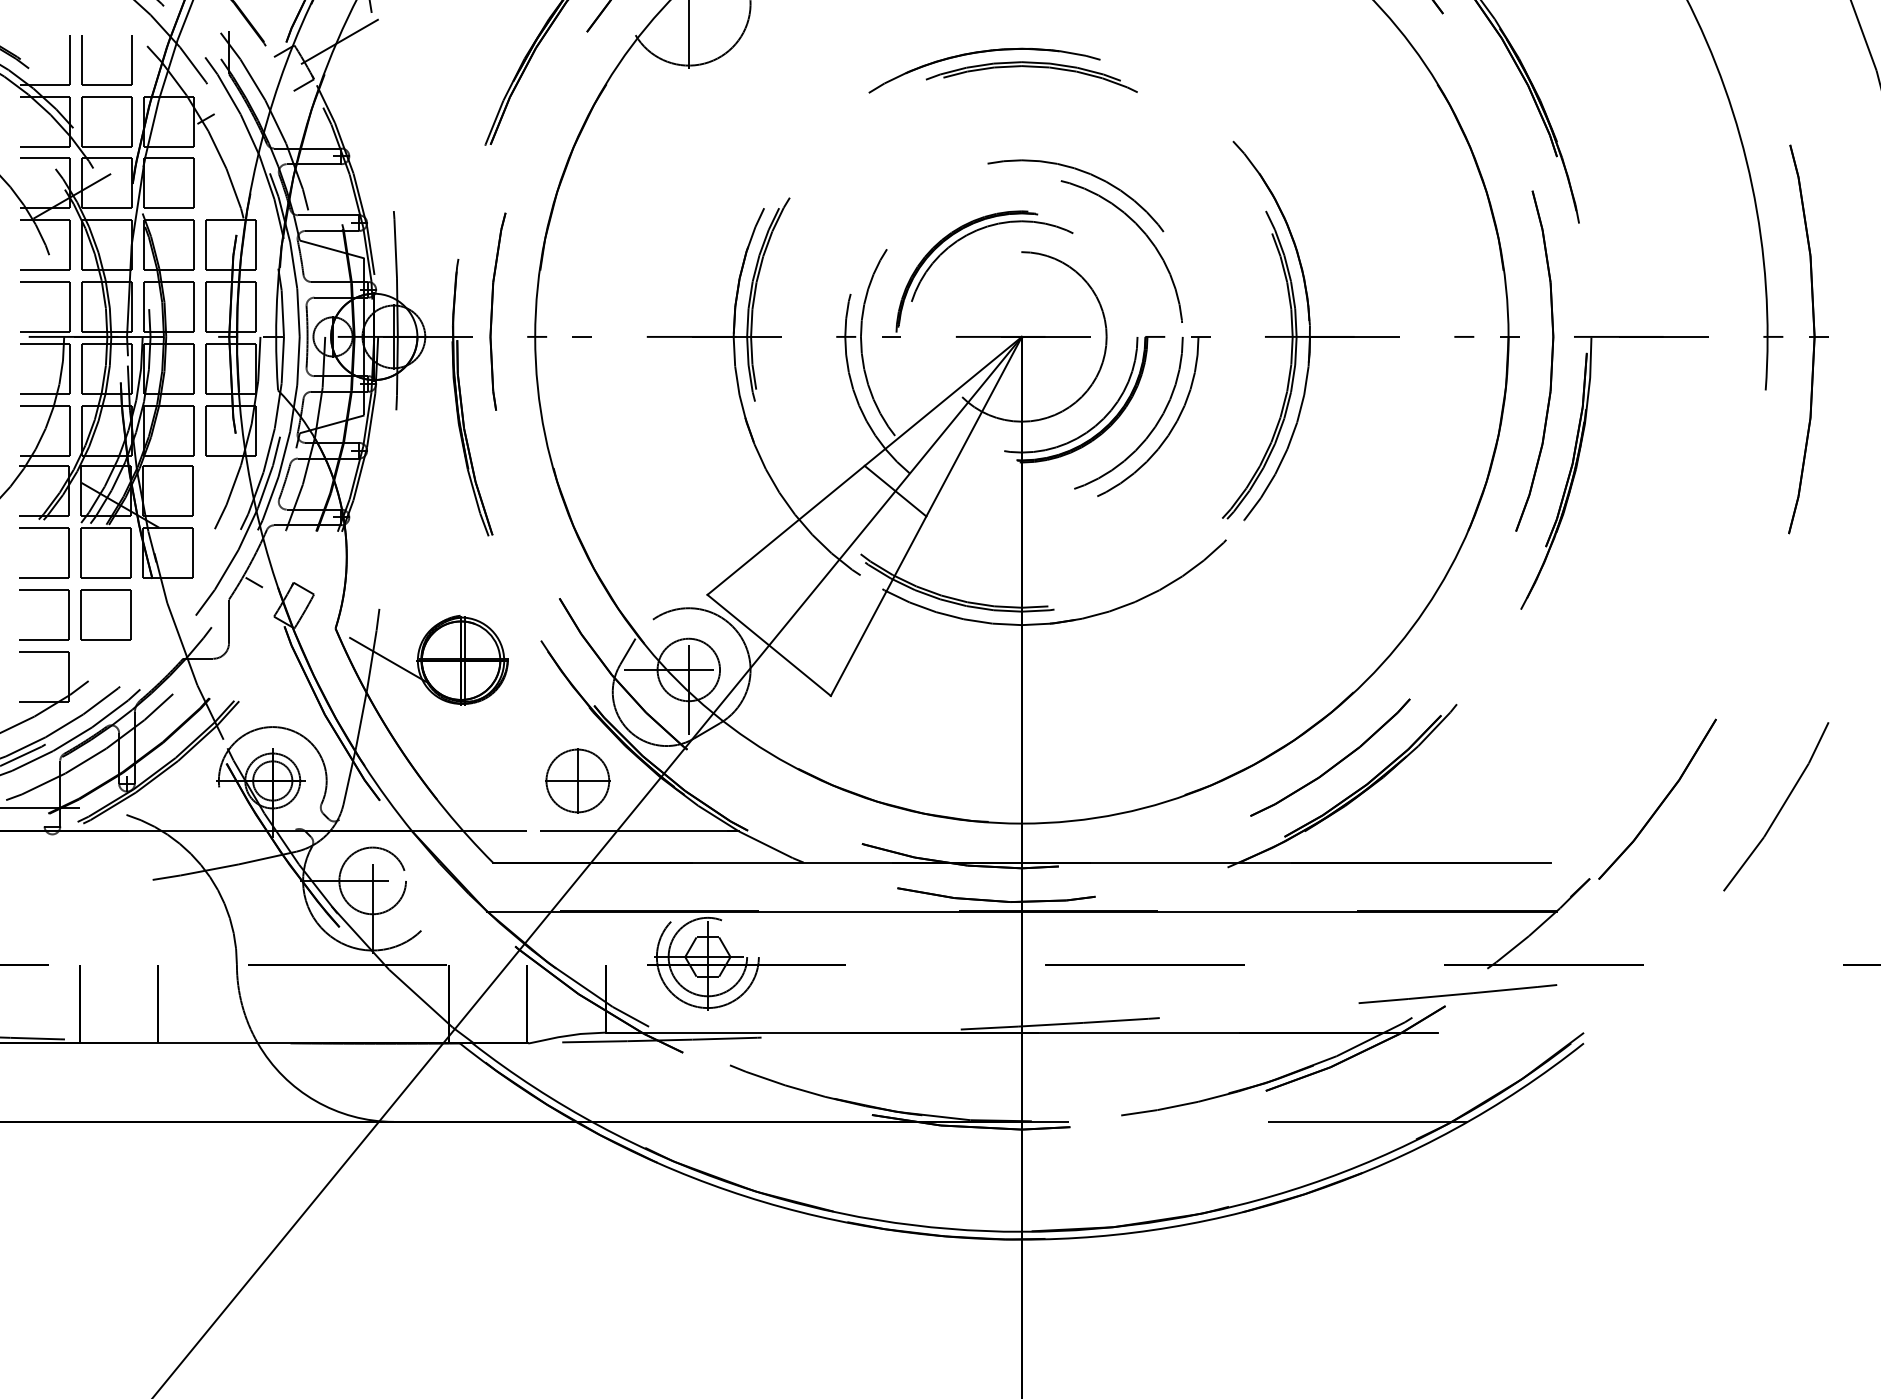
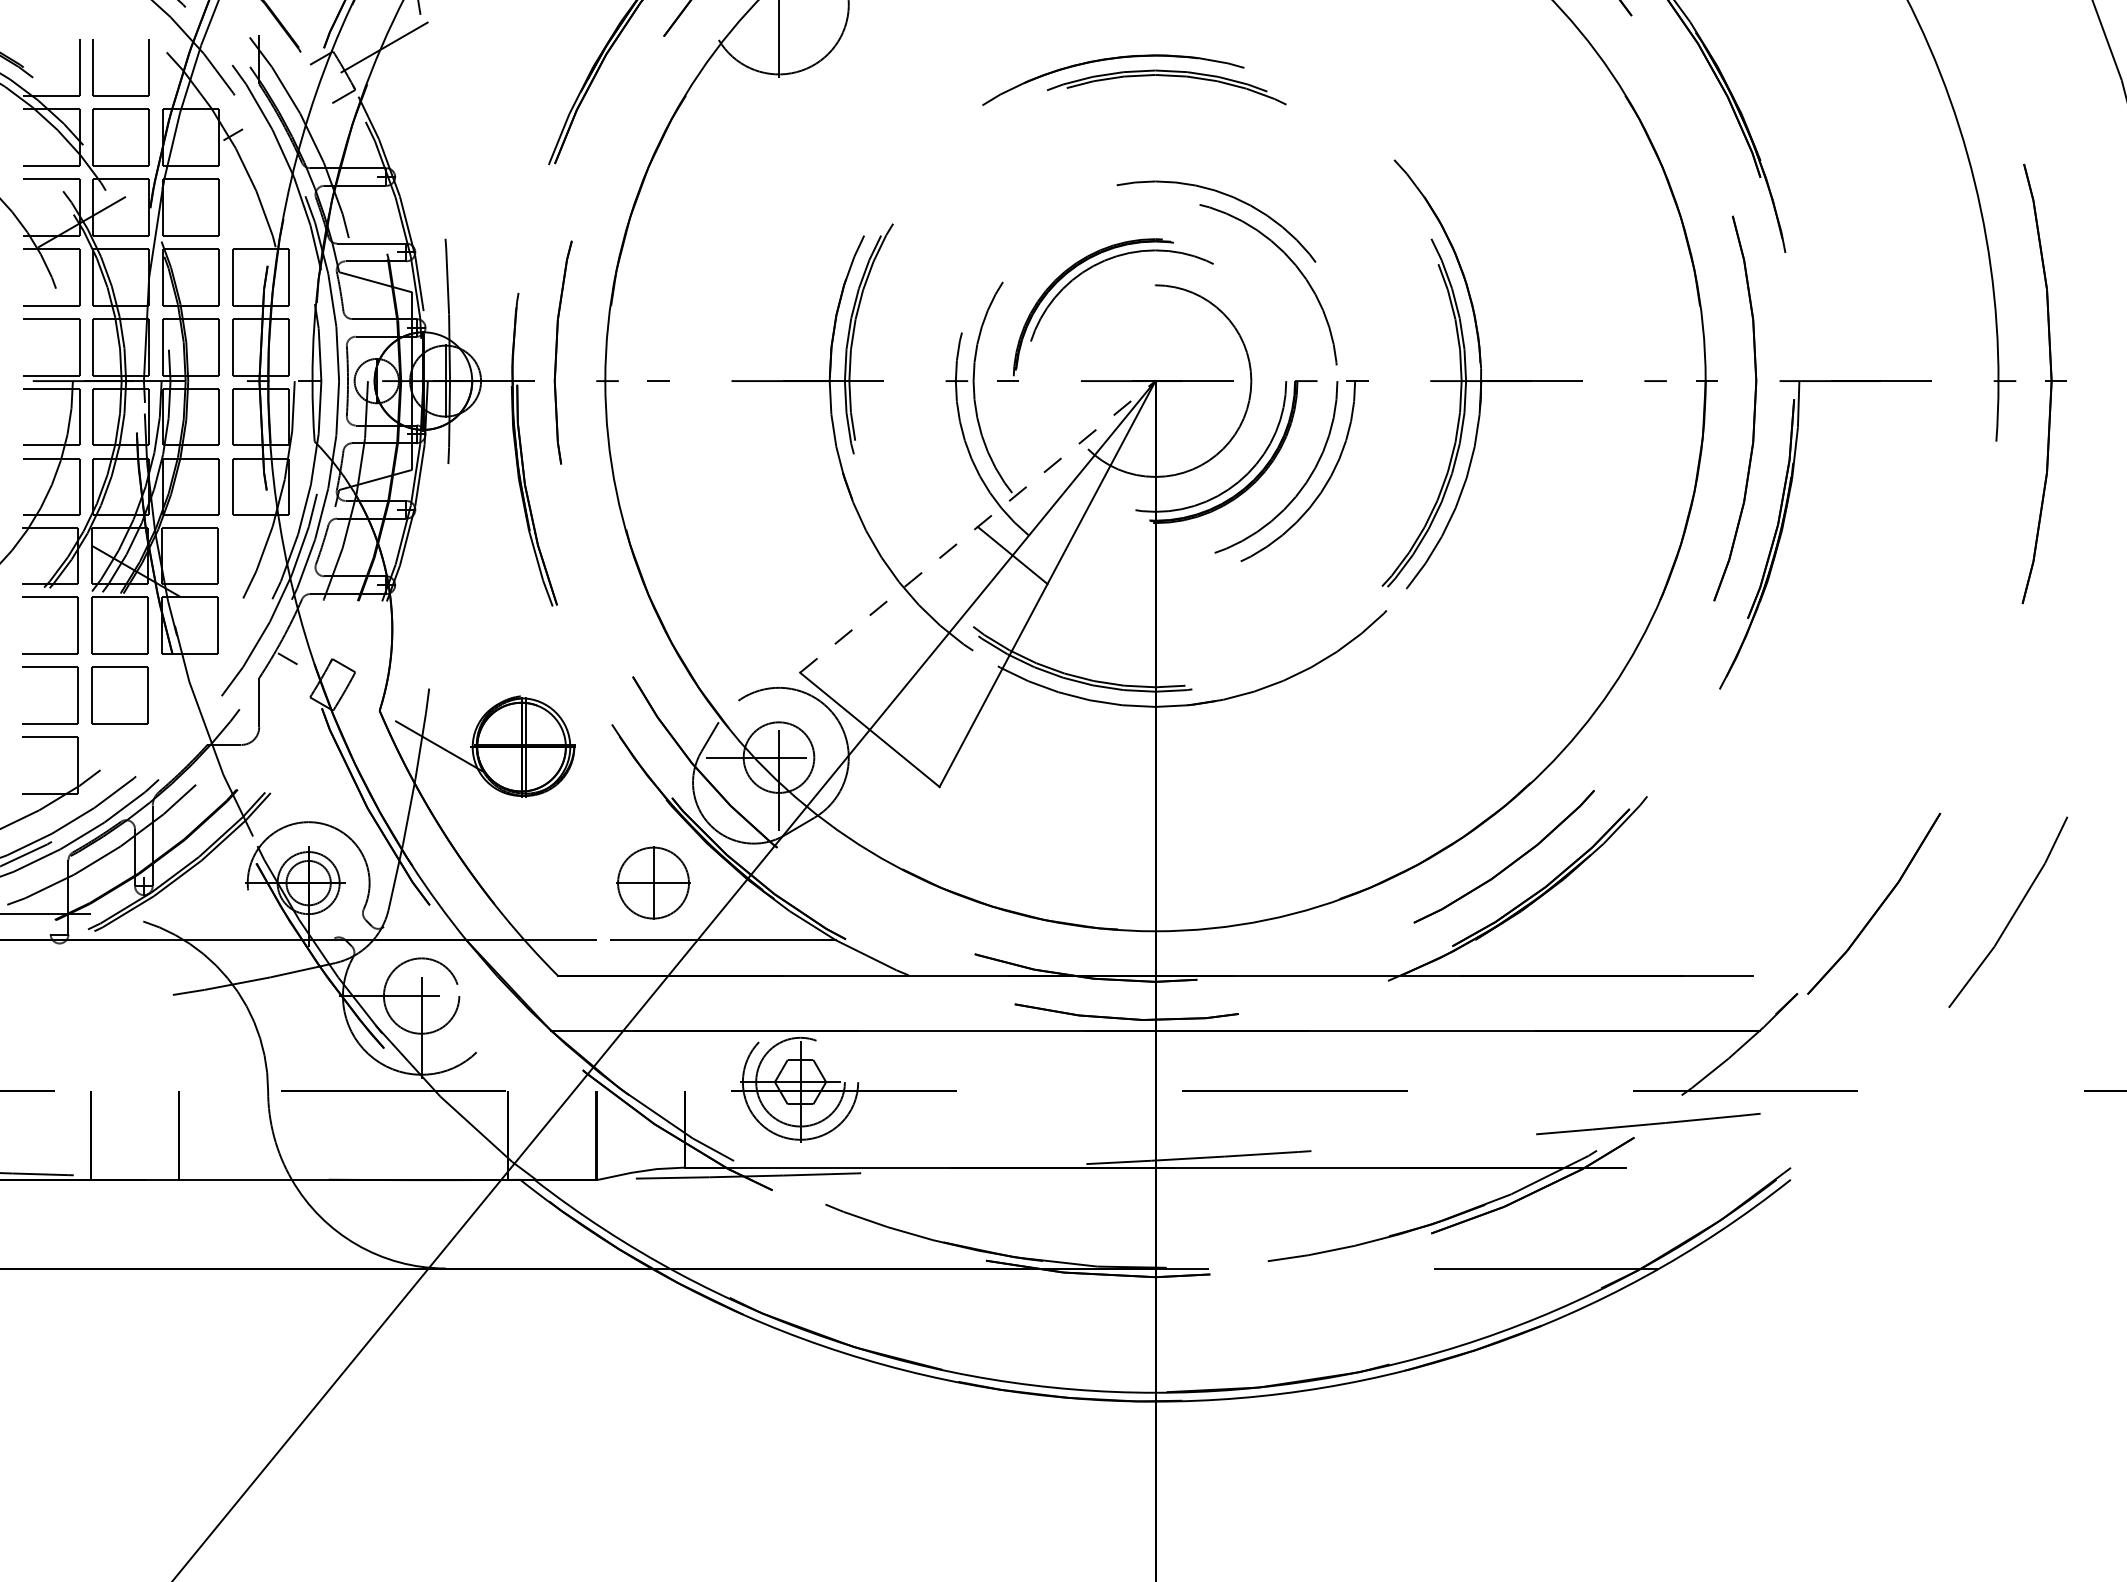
line: (864, 465) -> (977, 526), solid -> dashed

